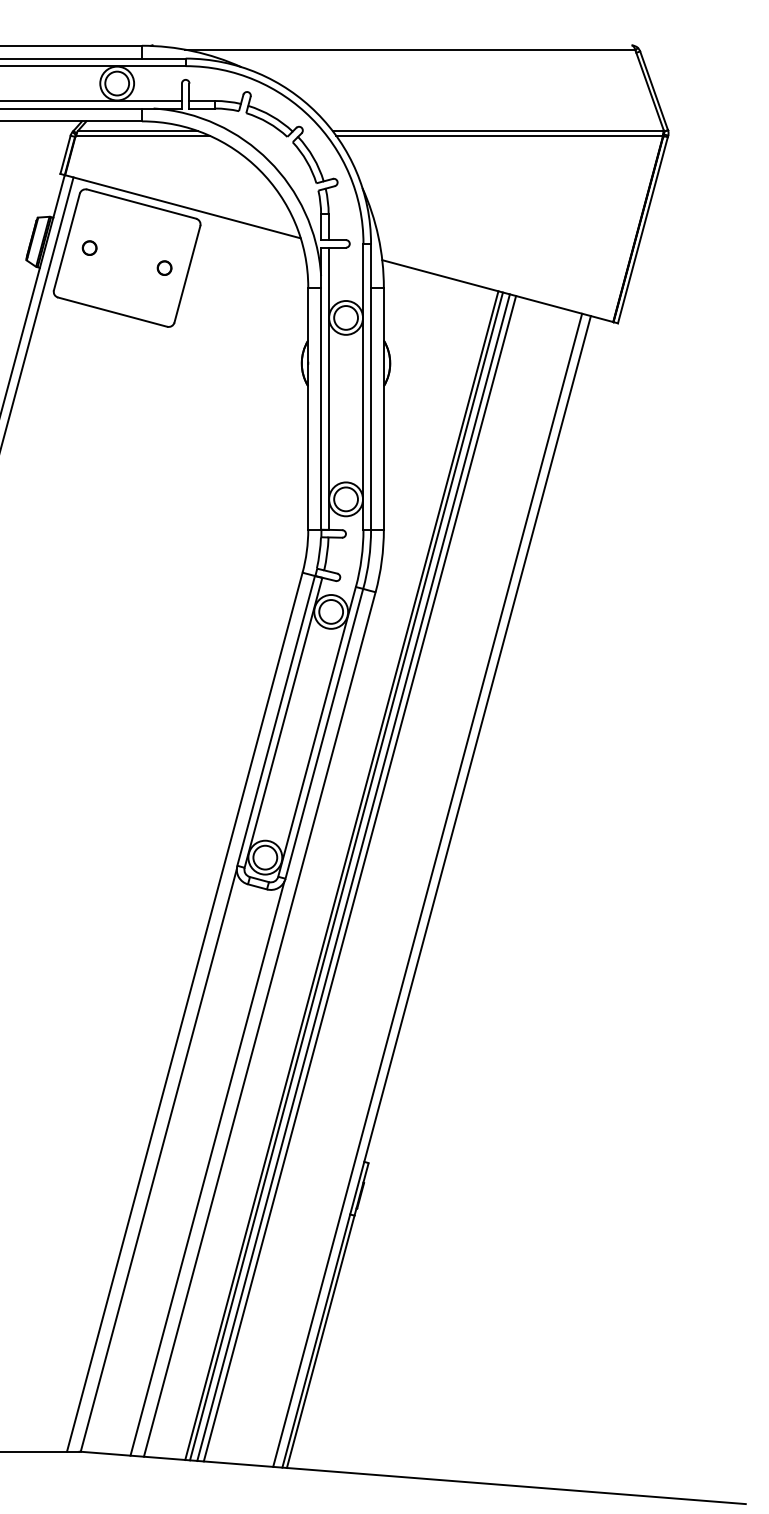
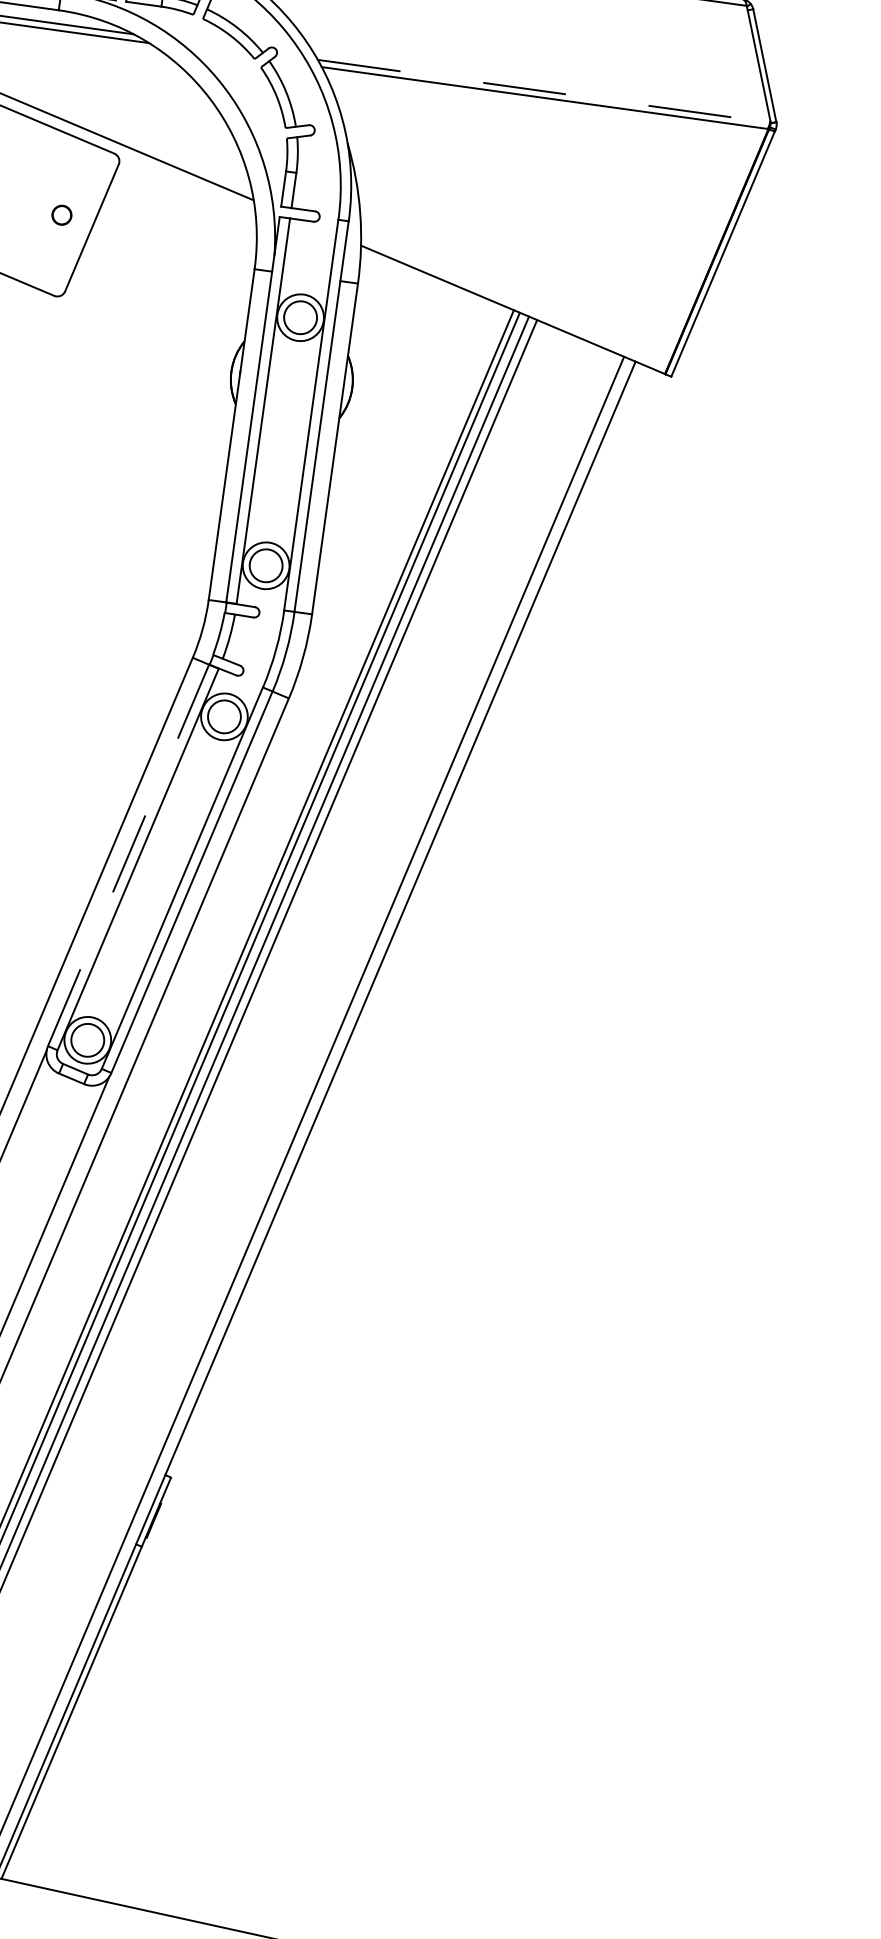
line: (498, 131) -> (544, 91), solid -> dashed
line: (276, 720) -> (129, 854), solid -> dashed

